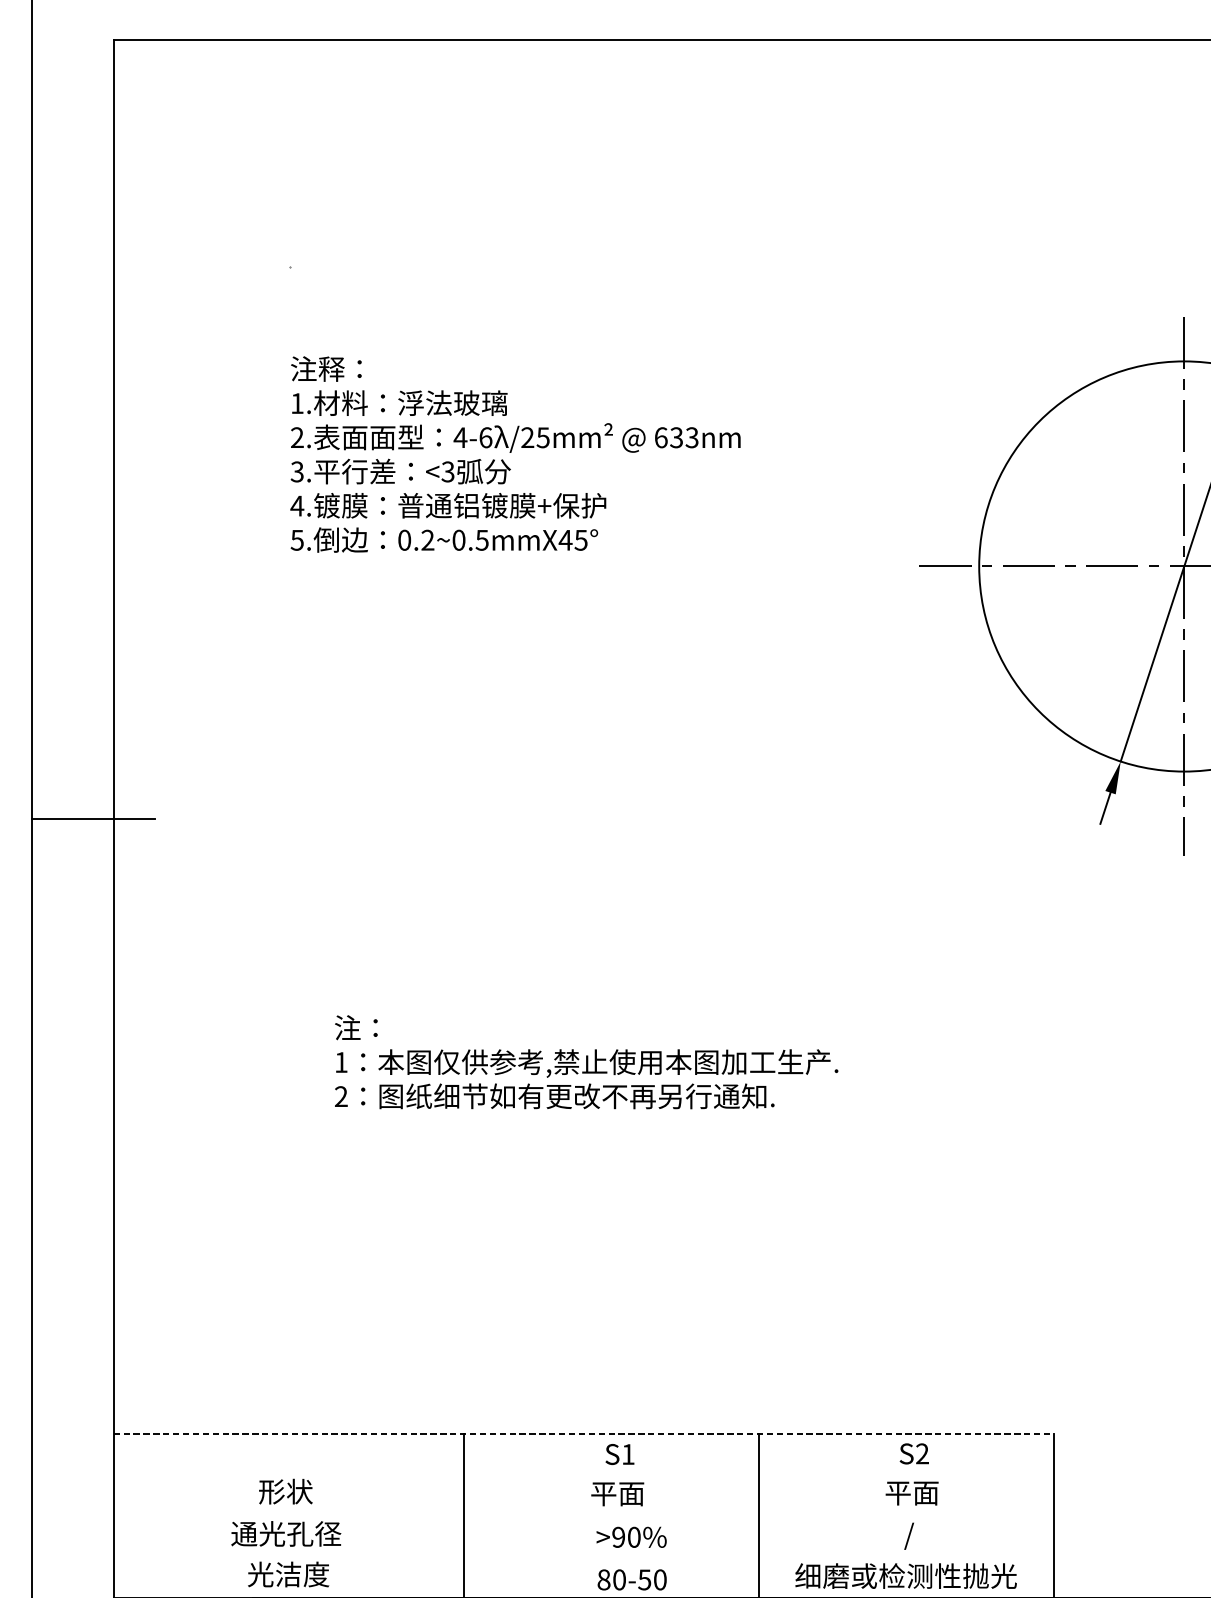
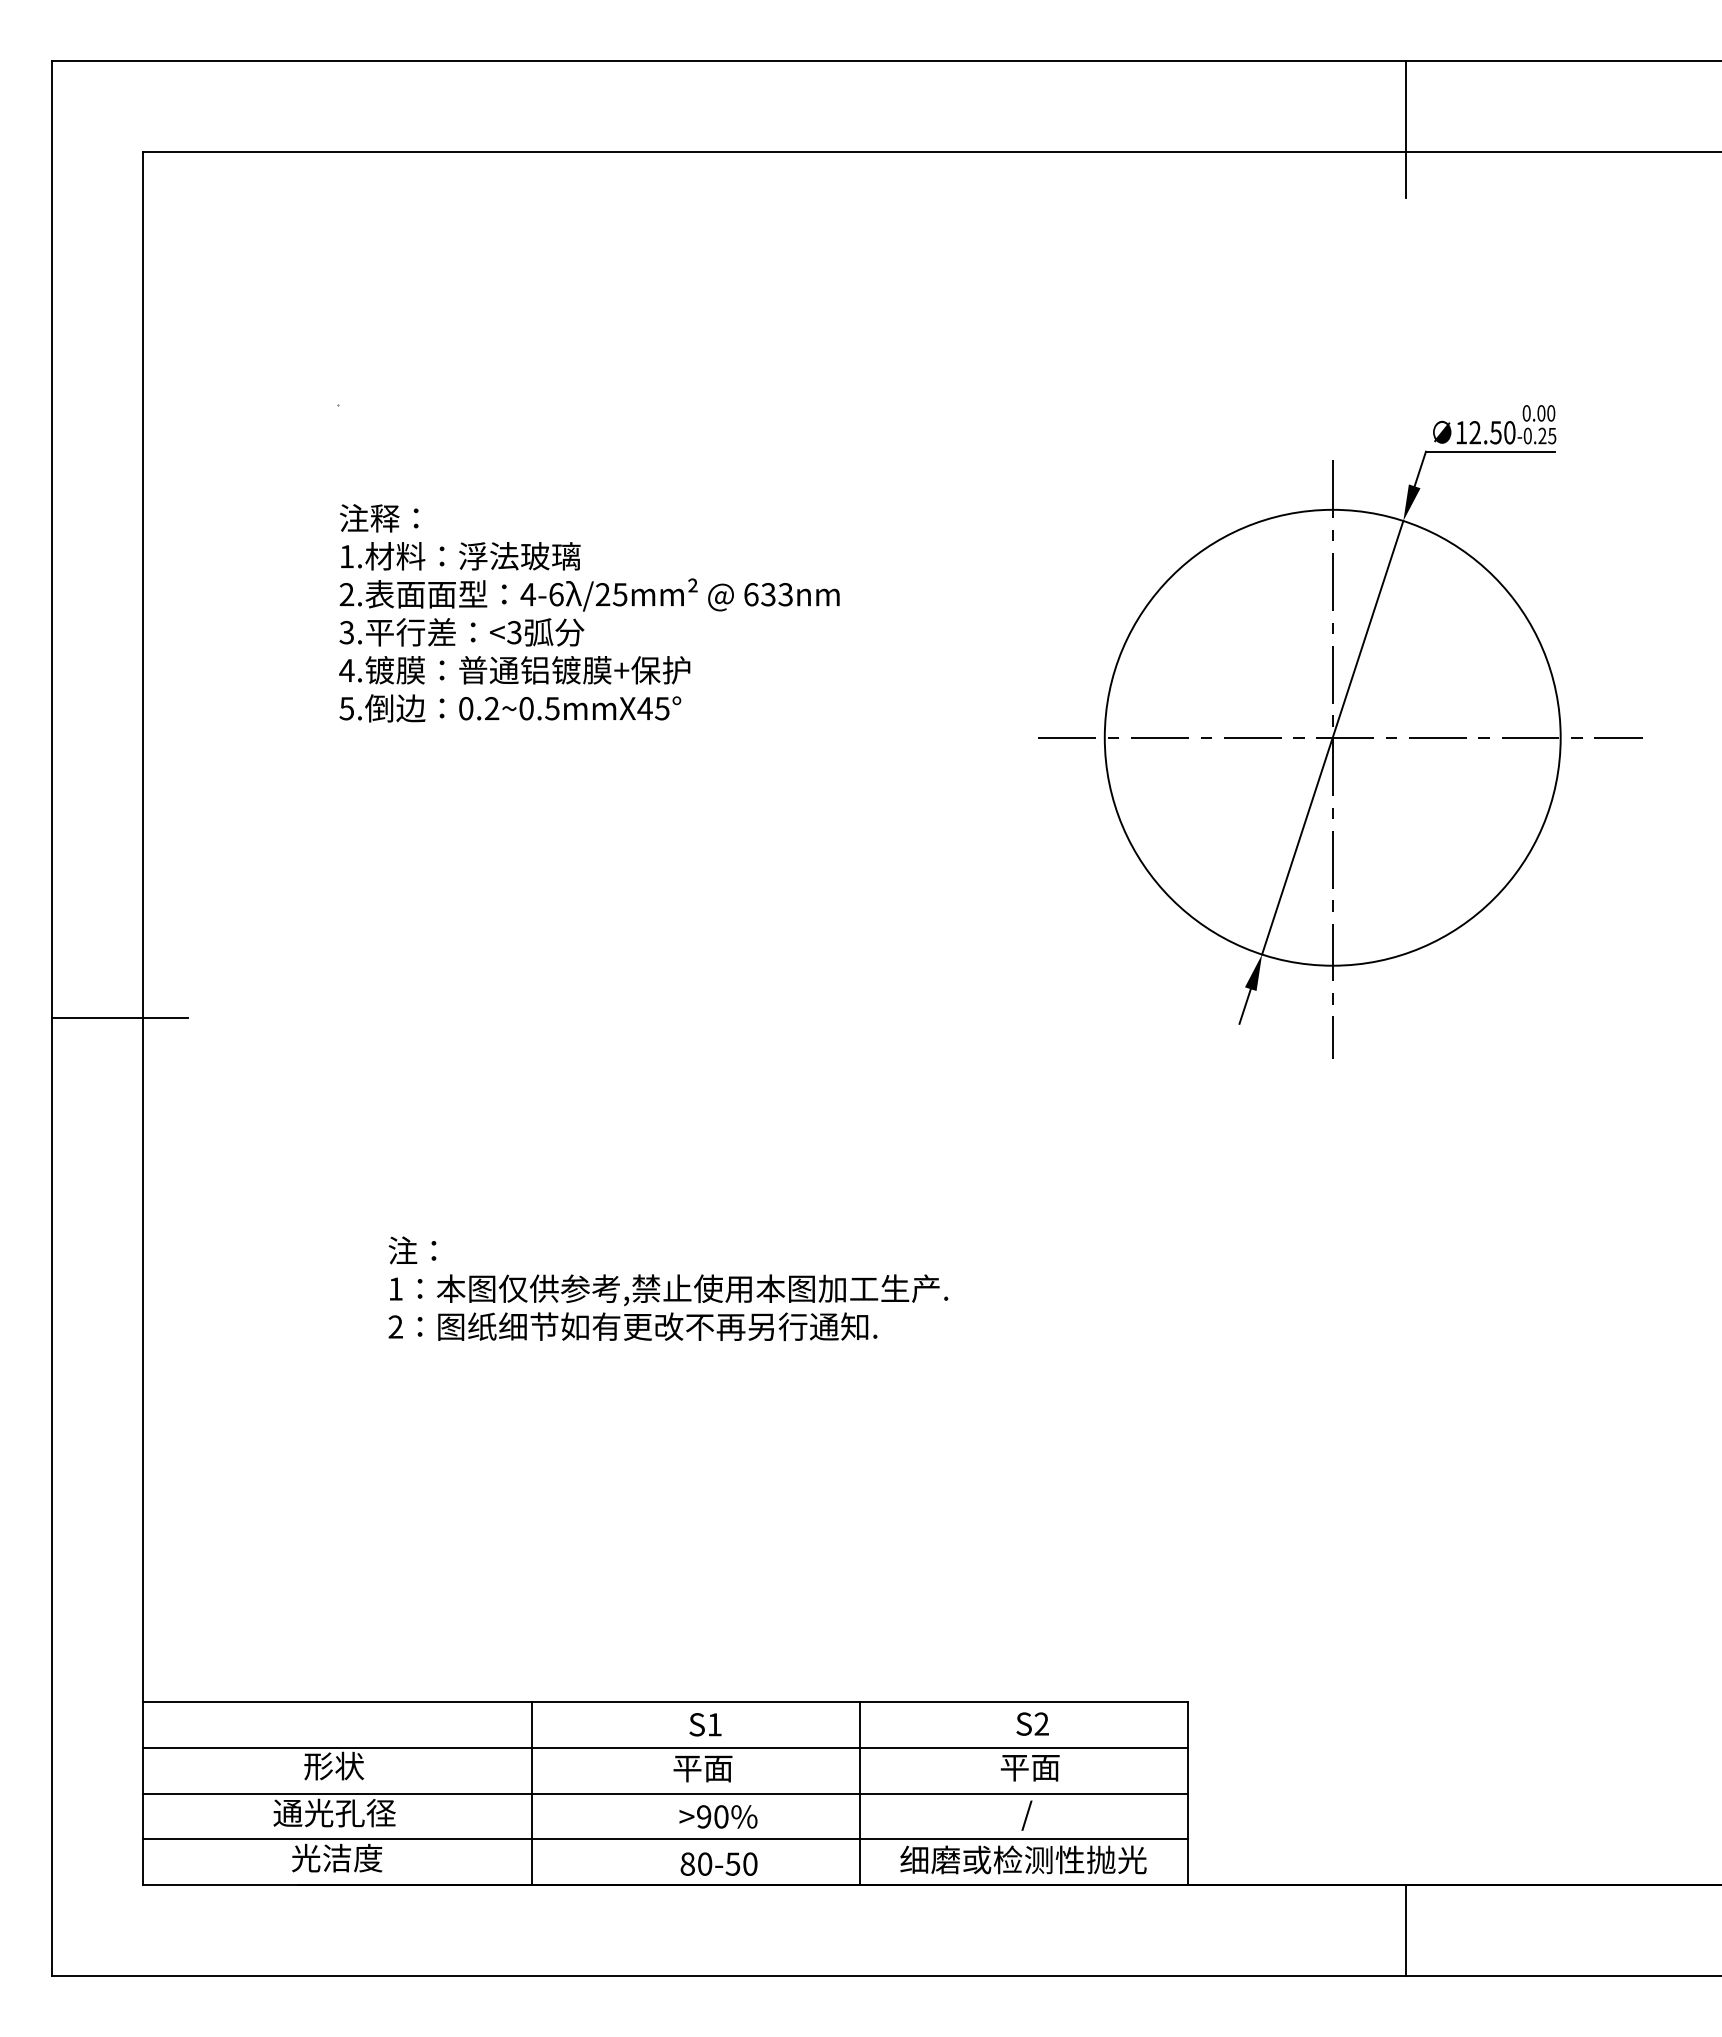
line: (583, 1434) -> (665, 1702), dashed -> solid
line: (583, 1474) -> (665, 1747), added
line: (583, 1516) -> (665, 1793), added
line: (583, 1557) -> (665, 1839), added

